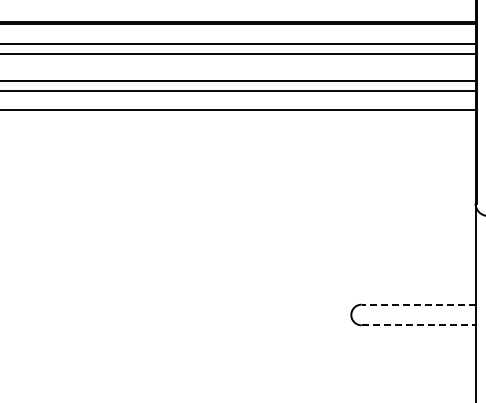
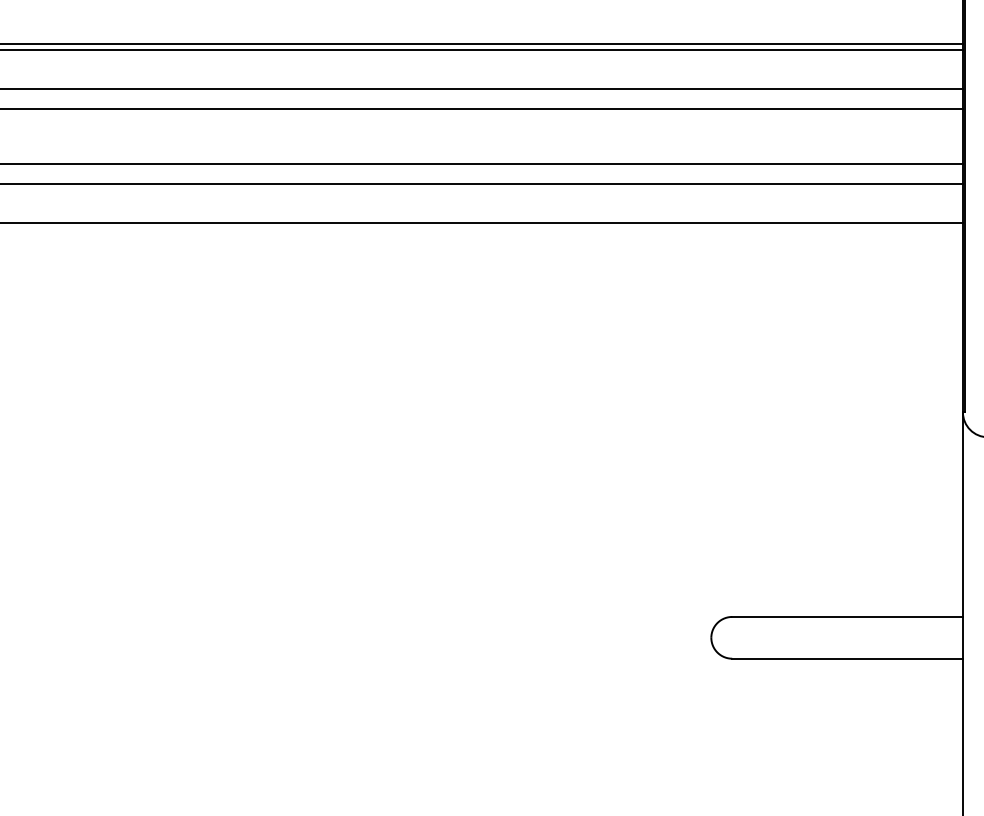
line: (418, 304) -> (847, 616), dashed -> solid
line: (418, 325) -> (847, 659), dashed -> solid

